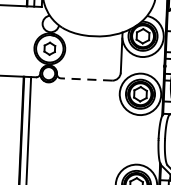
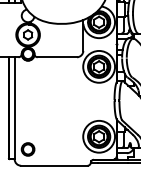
line: (86, 79) -> (57, 57), dashed -> solid

